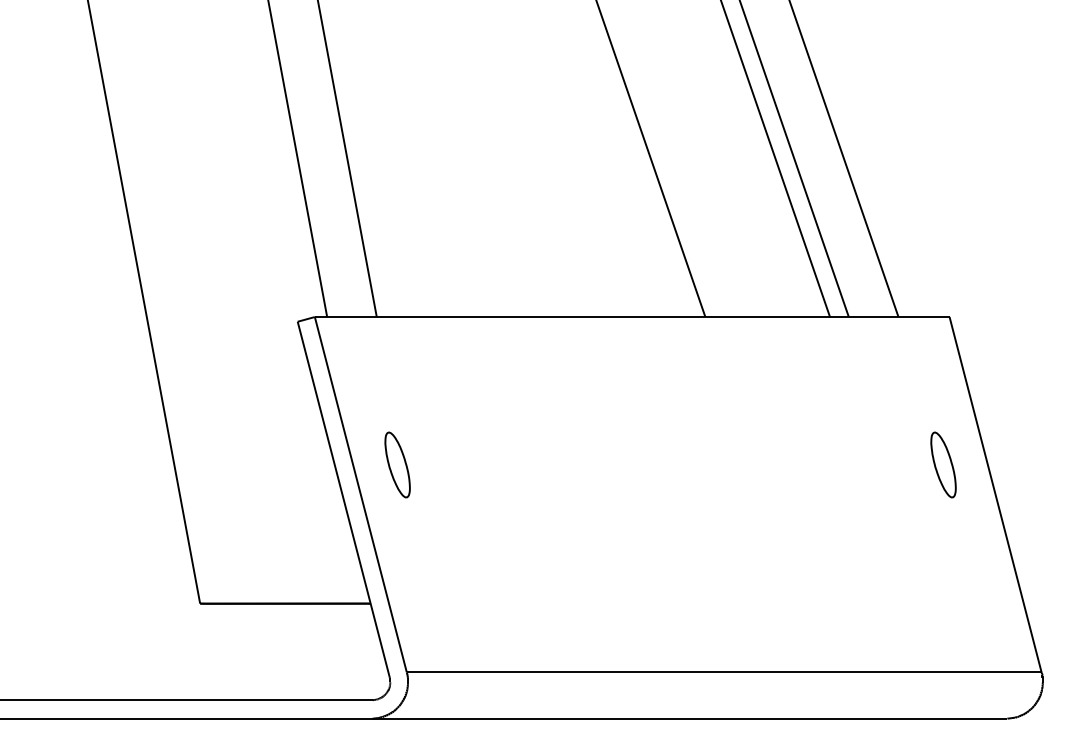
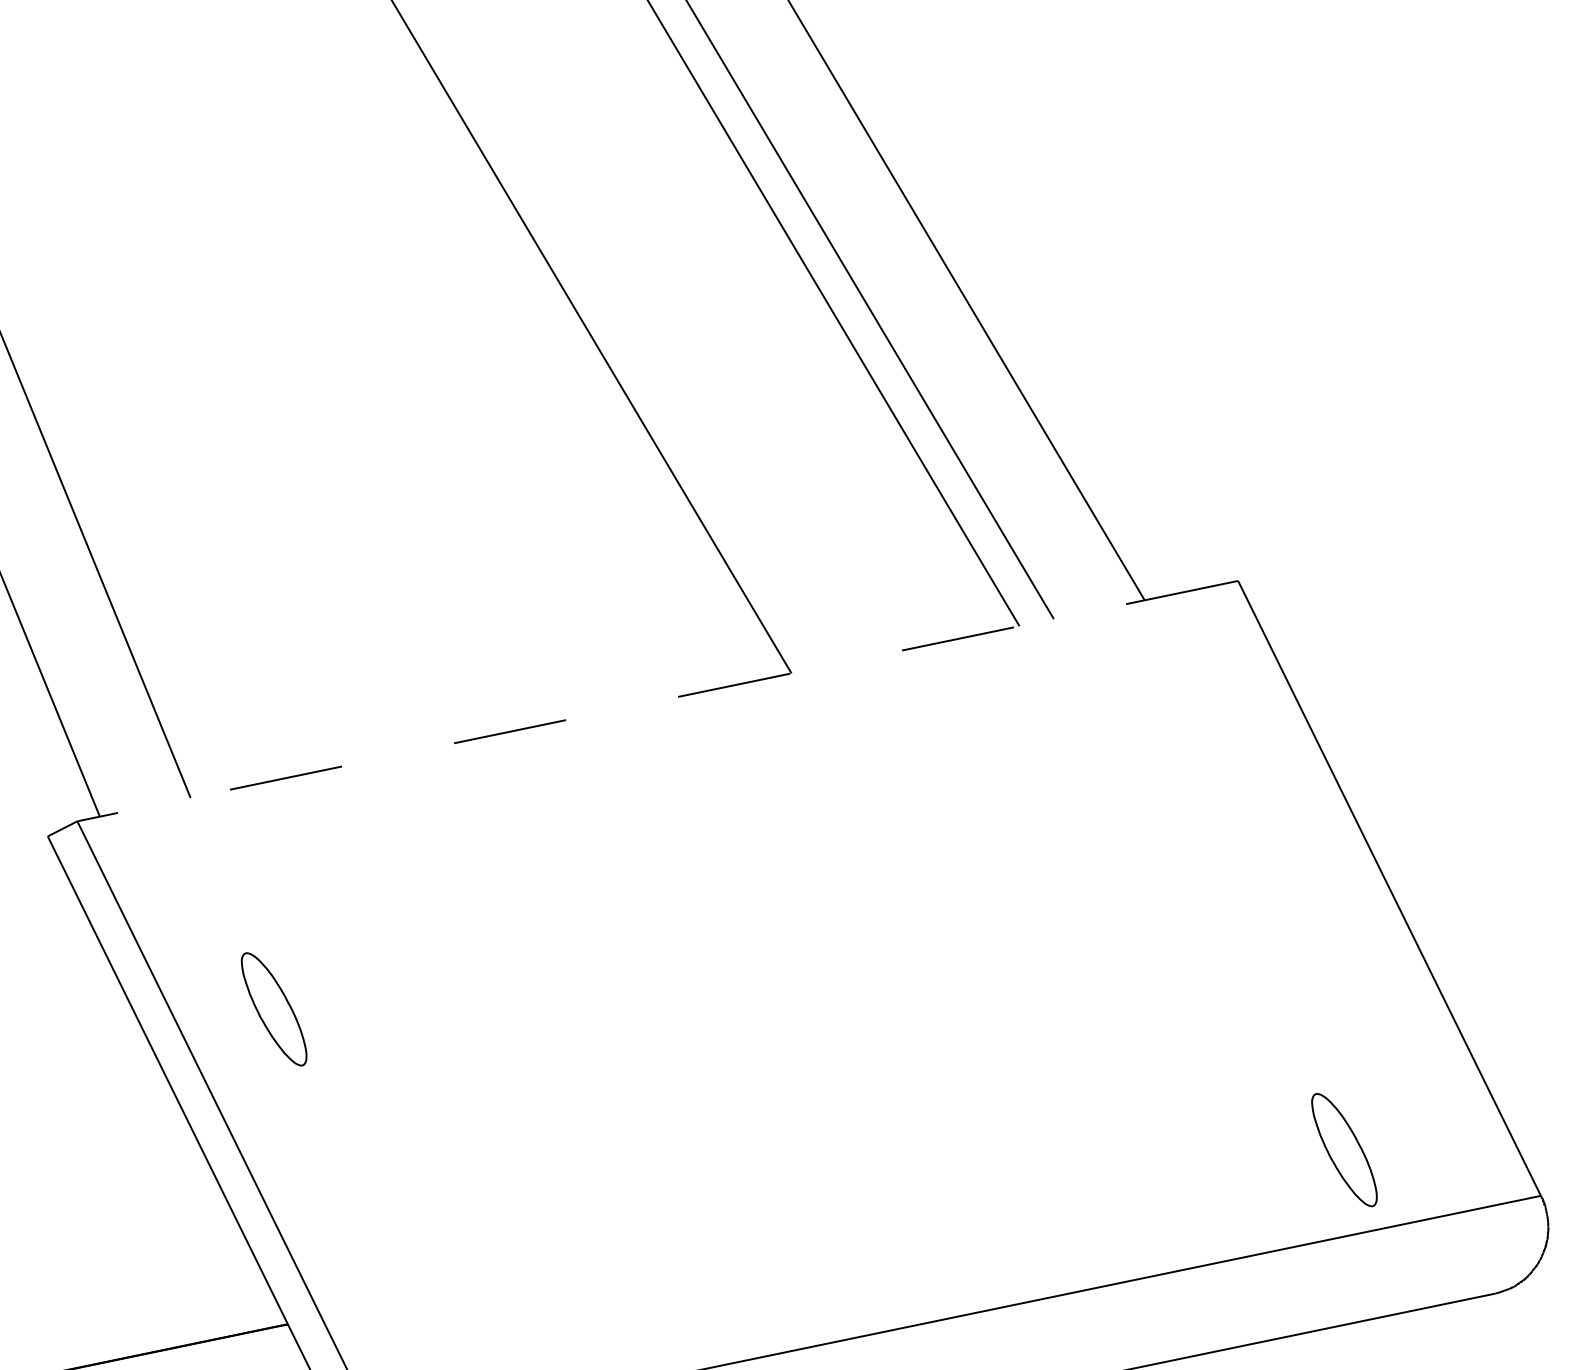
line: (631, 317) -> (656, 702), solid -> dashed
part: (397, 464) -> (273, 1008), moved
part: (943, 464) -> (1344, 1149), moved

